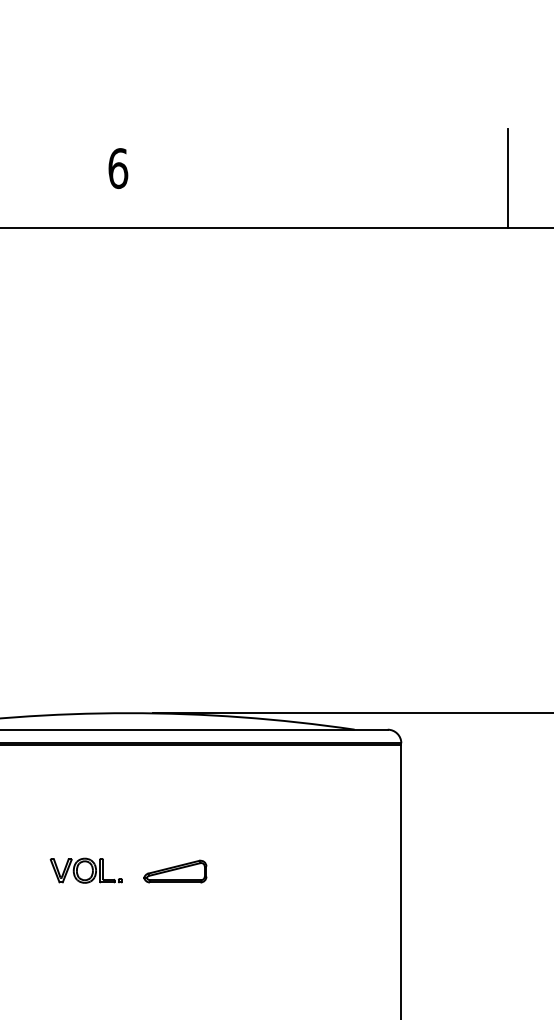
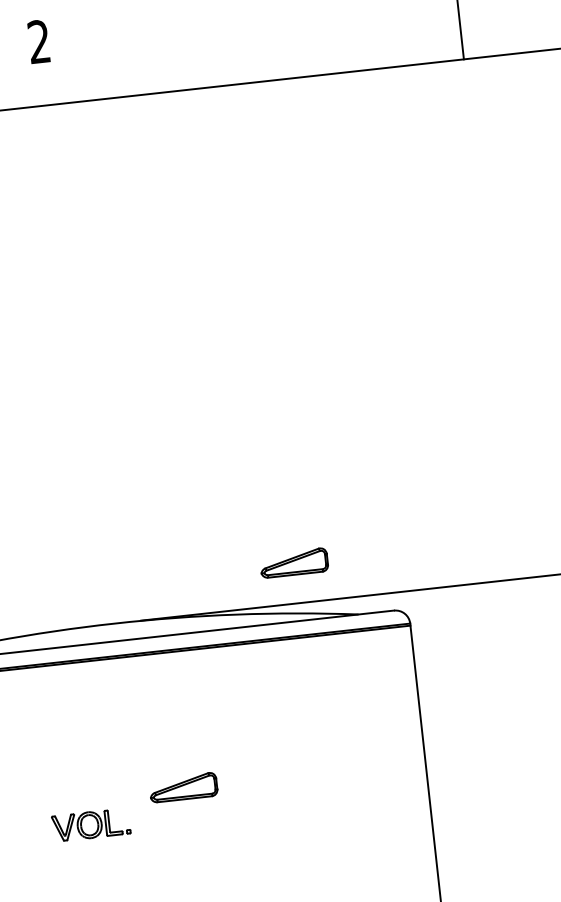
text: (118, 168) -> (39, 41), 6 -> 2
part: (300, 675) -> (294, 562), added
part: (85, 870) -> (90, 824), moved

